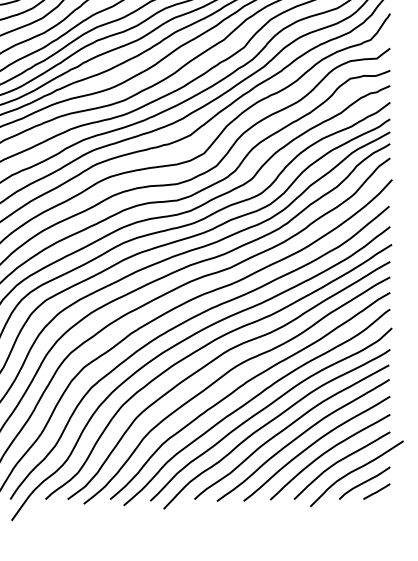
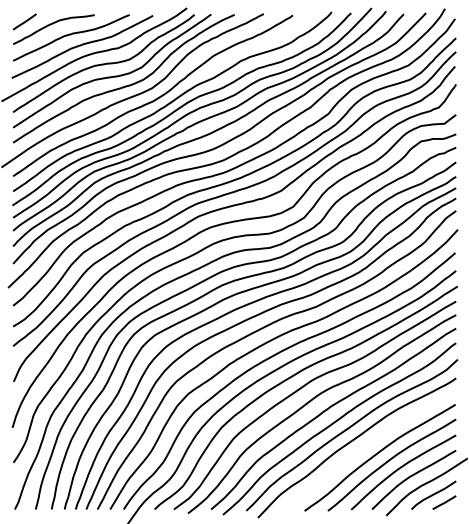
curve: (287, 428) -> (366, 447), removed

